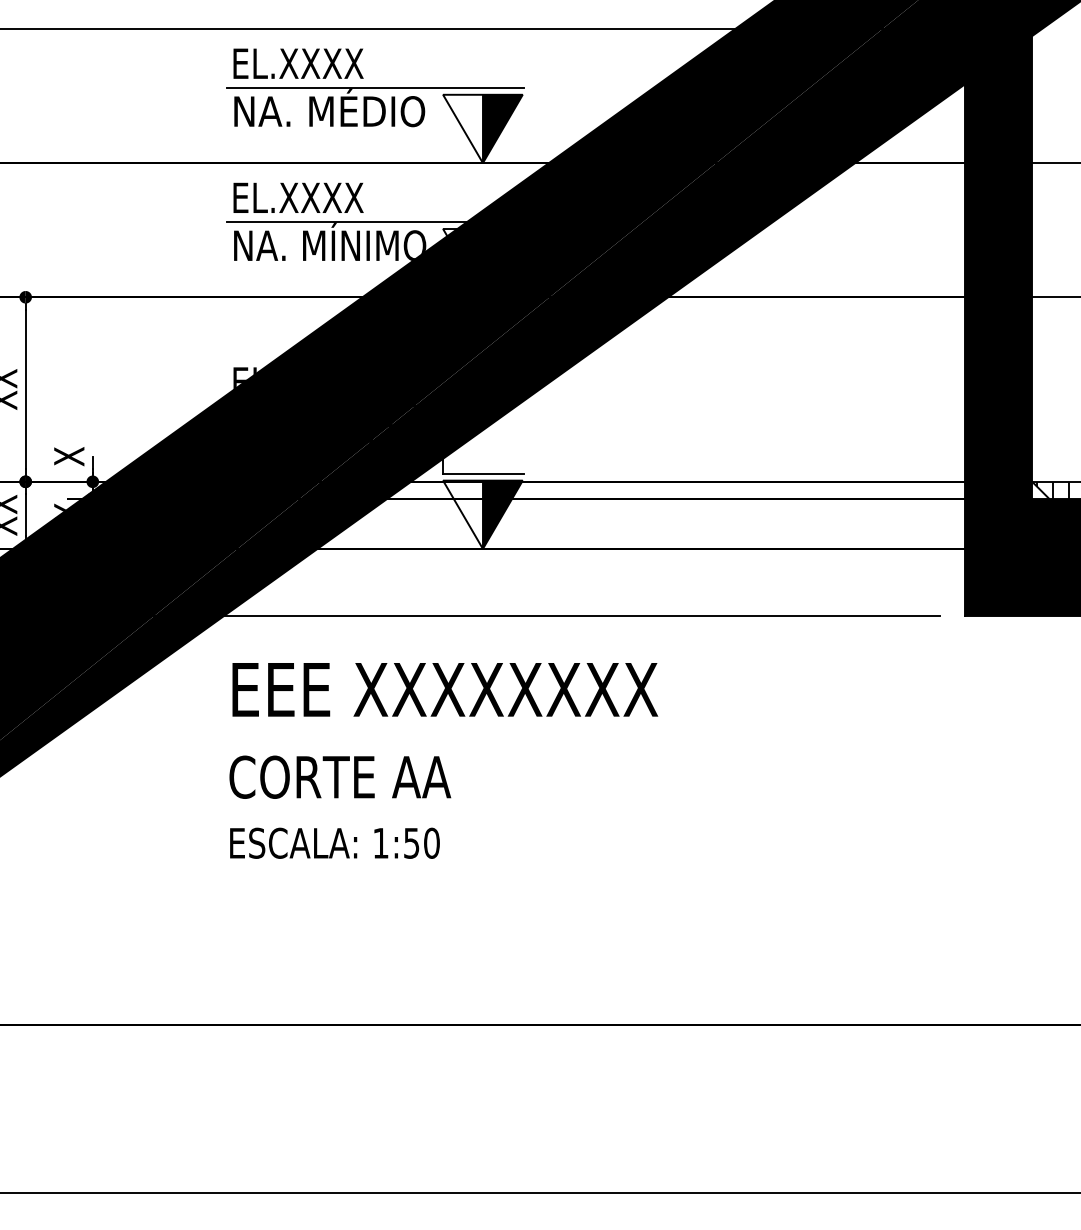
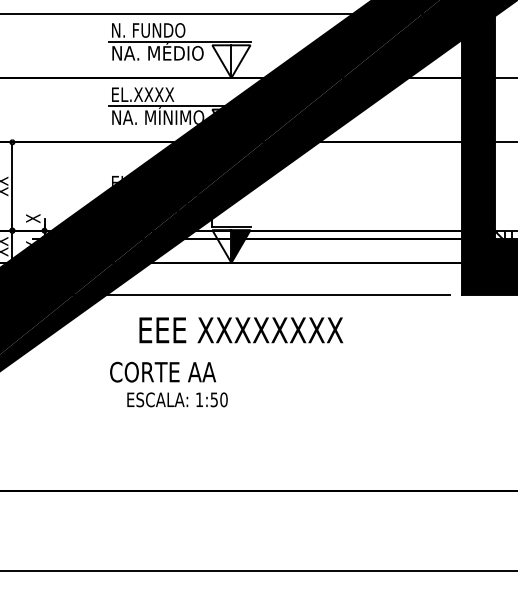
text: (311, 63) -> (149, 30), EL.XXXX -> N. FUNDO
fill: (501, 128) -> (240, 61), removed
text: (445, 690) -> (241, 330), moved
text: (334, 842) -> (177, 399), moved

